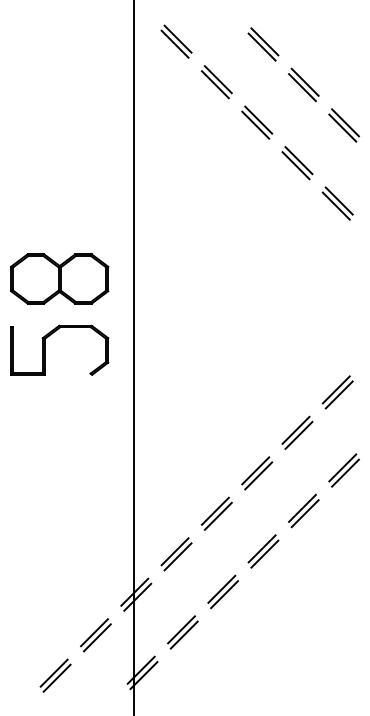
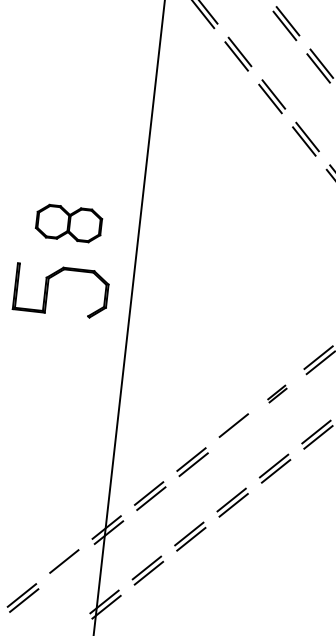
part: (59, 278) -> (68, 223), size x0.7
part: (297, 432) -> (277, 393), size x0.6
line: (258, 475) -> (236, 430), removed
line: (96, 637) -> (65, 566), removed

